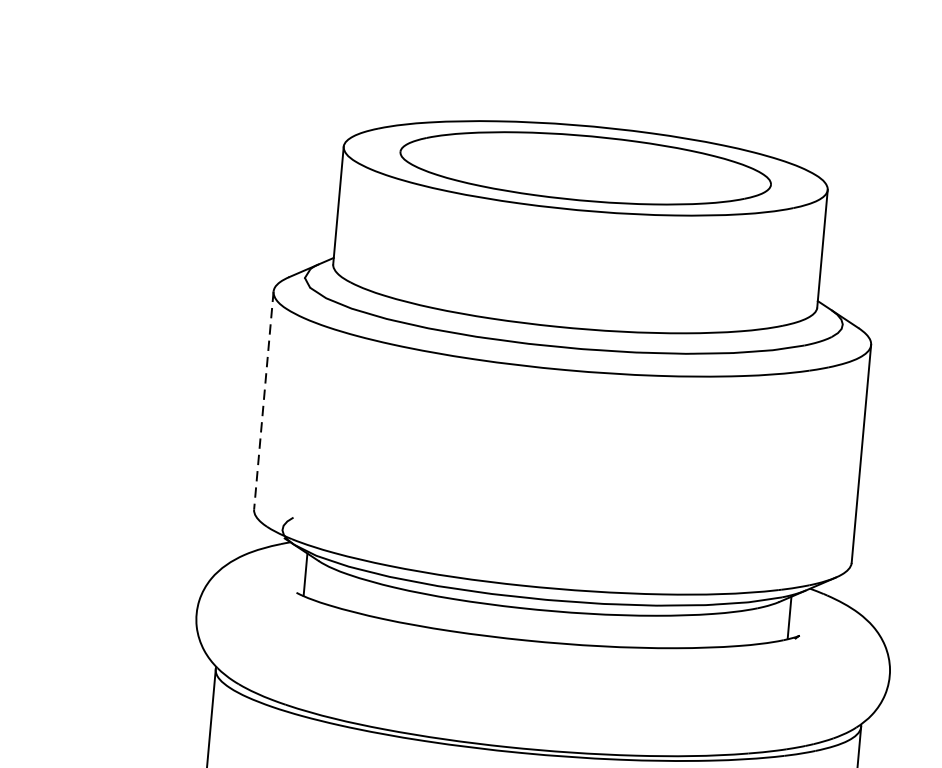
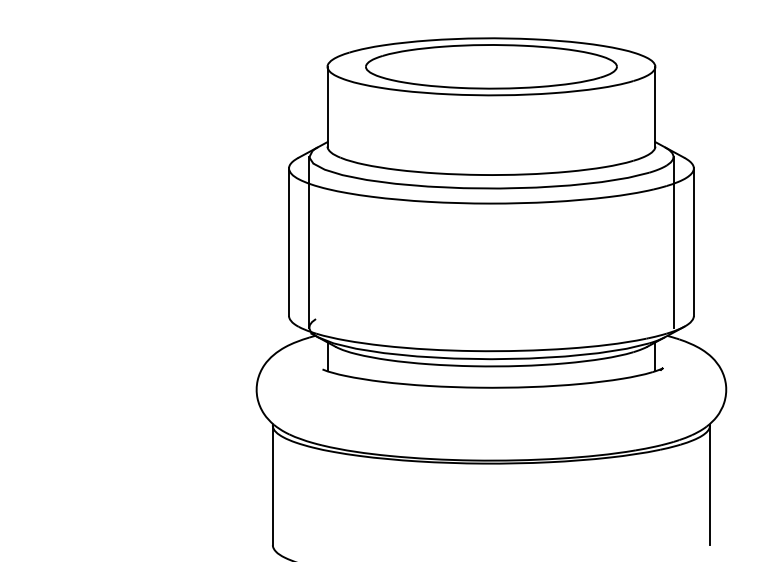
line: (264, 401) -> (289, 242), dashed -> solid
line: (294, 402) -> (309, 241), added
line: (831, 450) -> (673, 241), added

